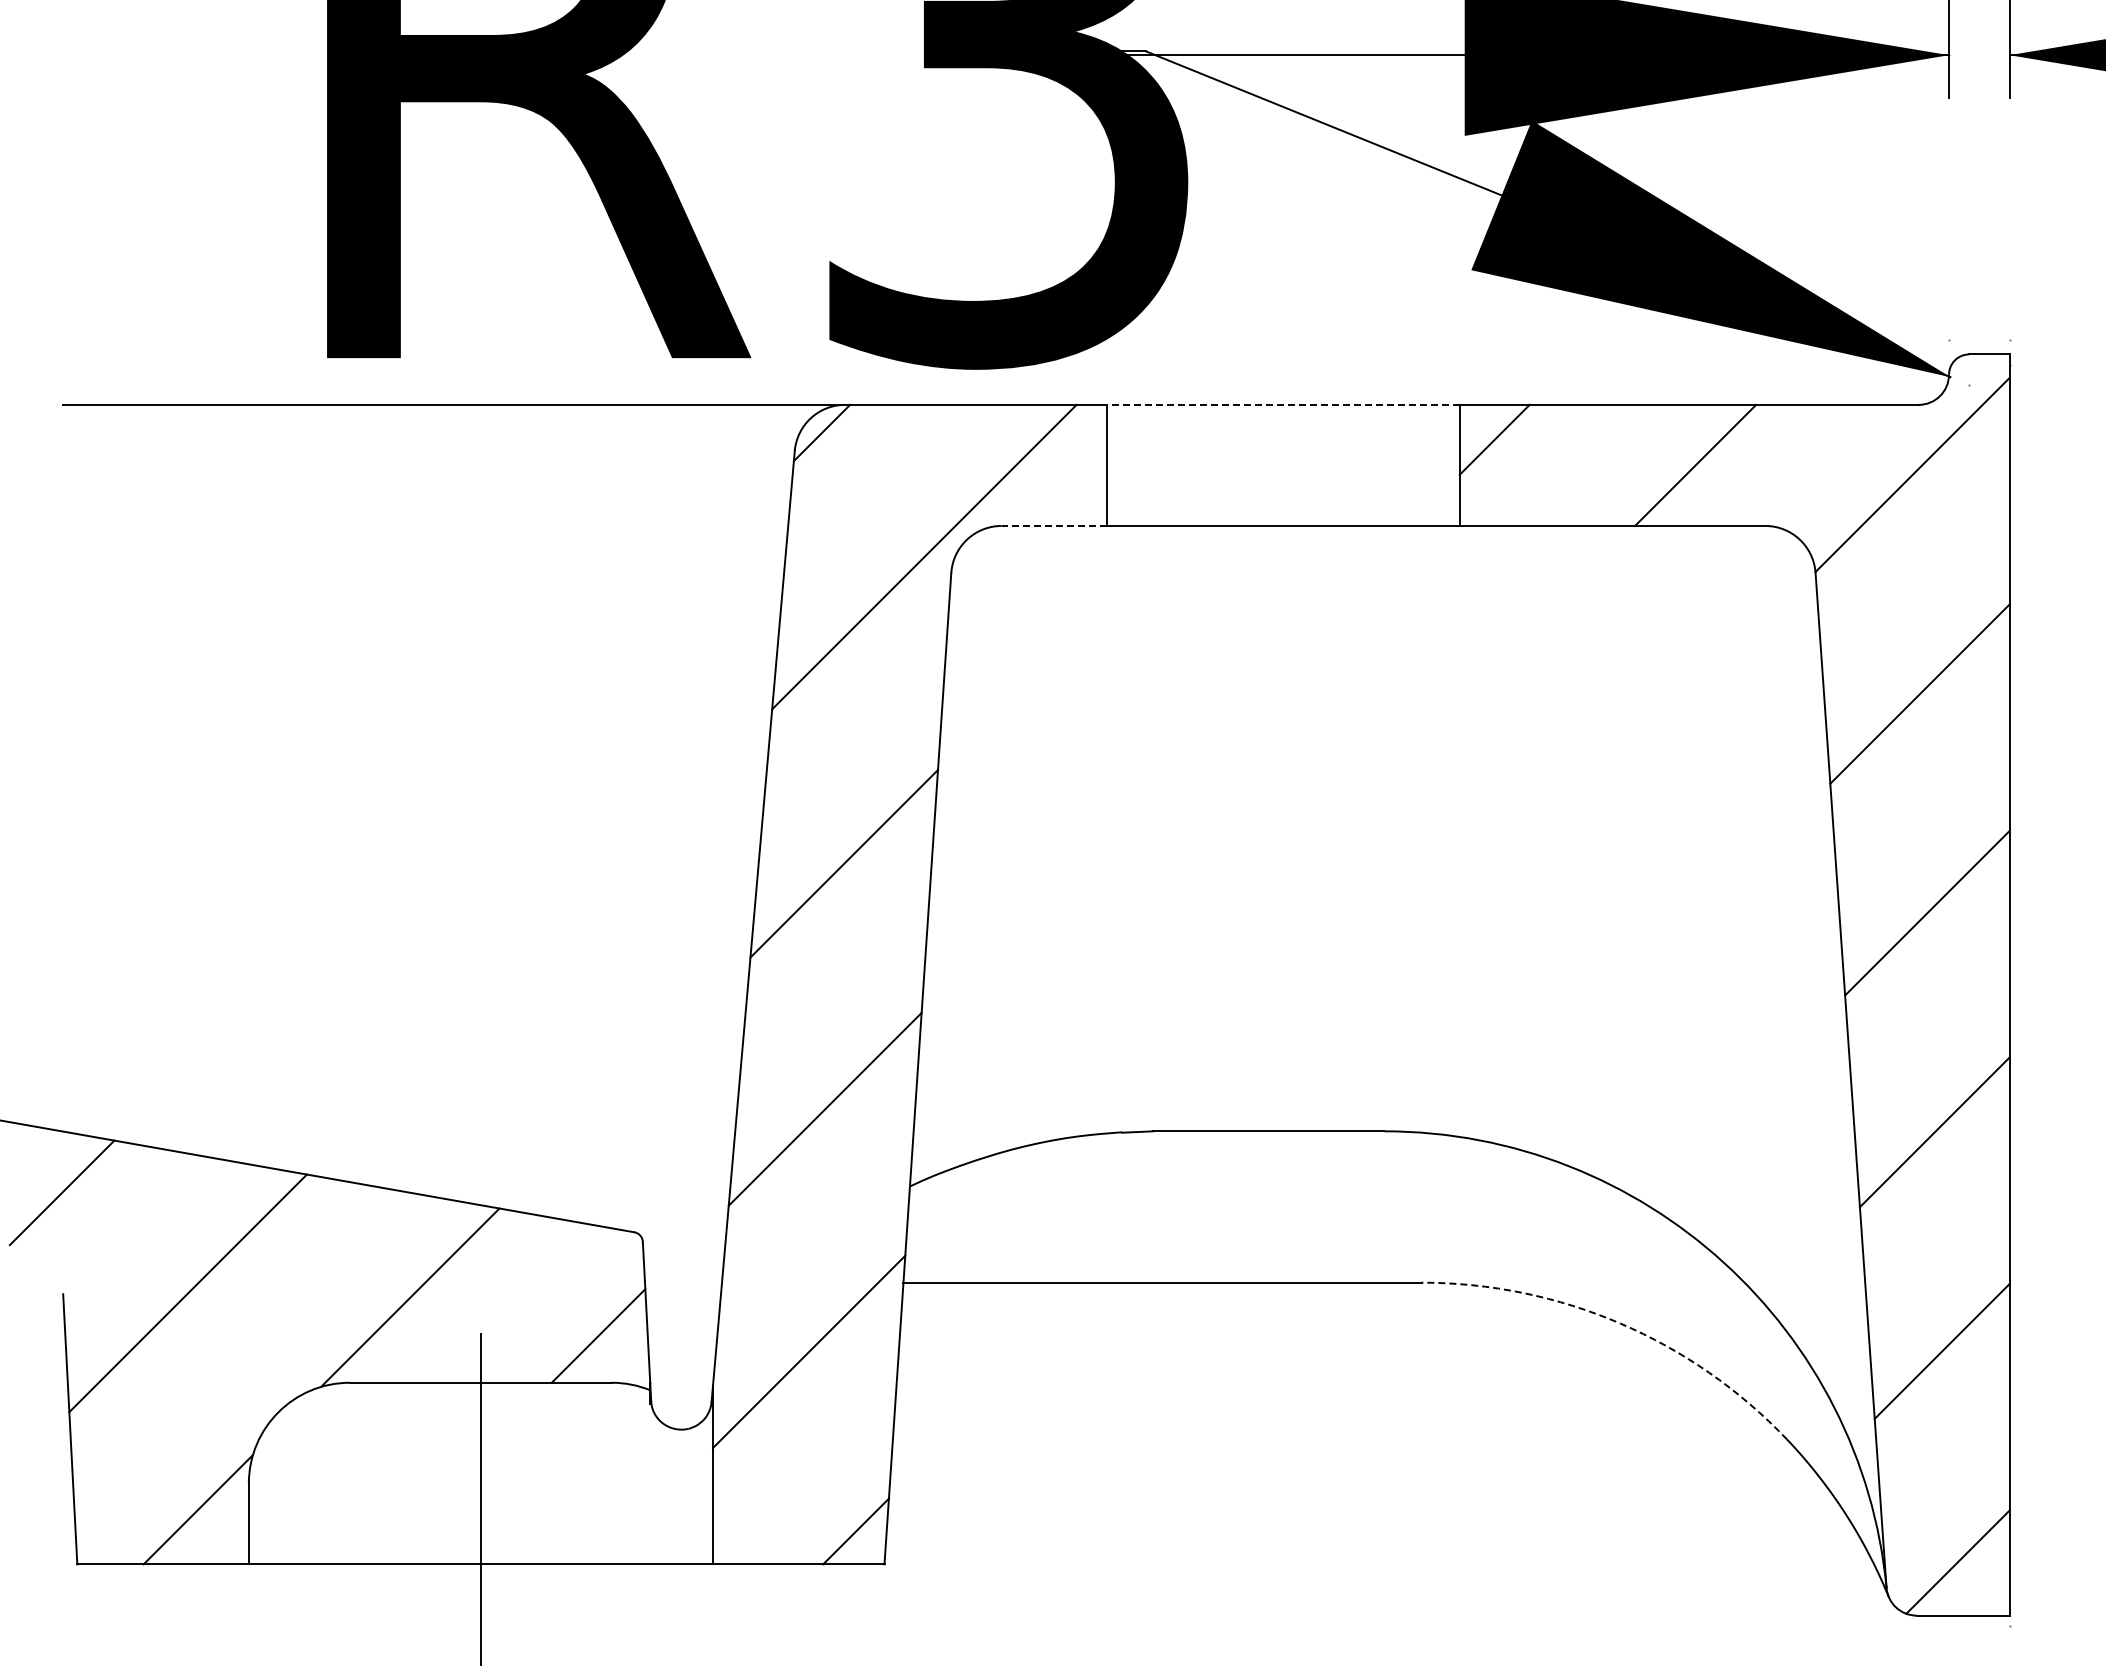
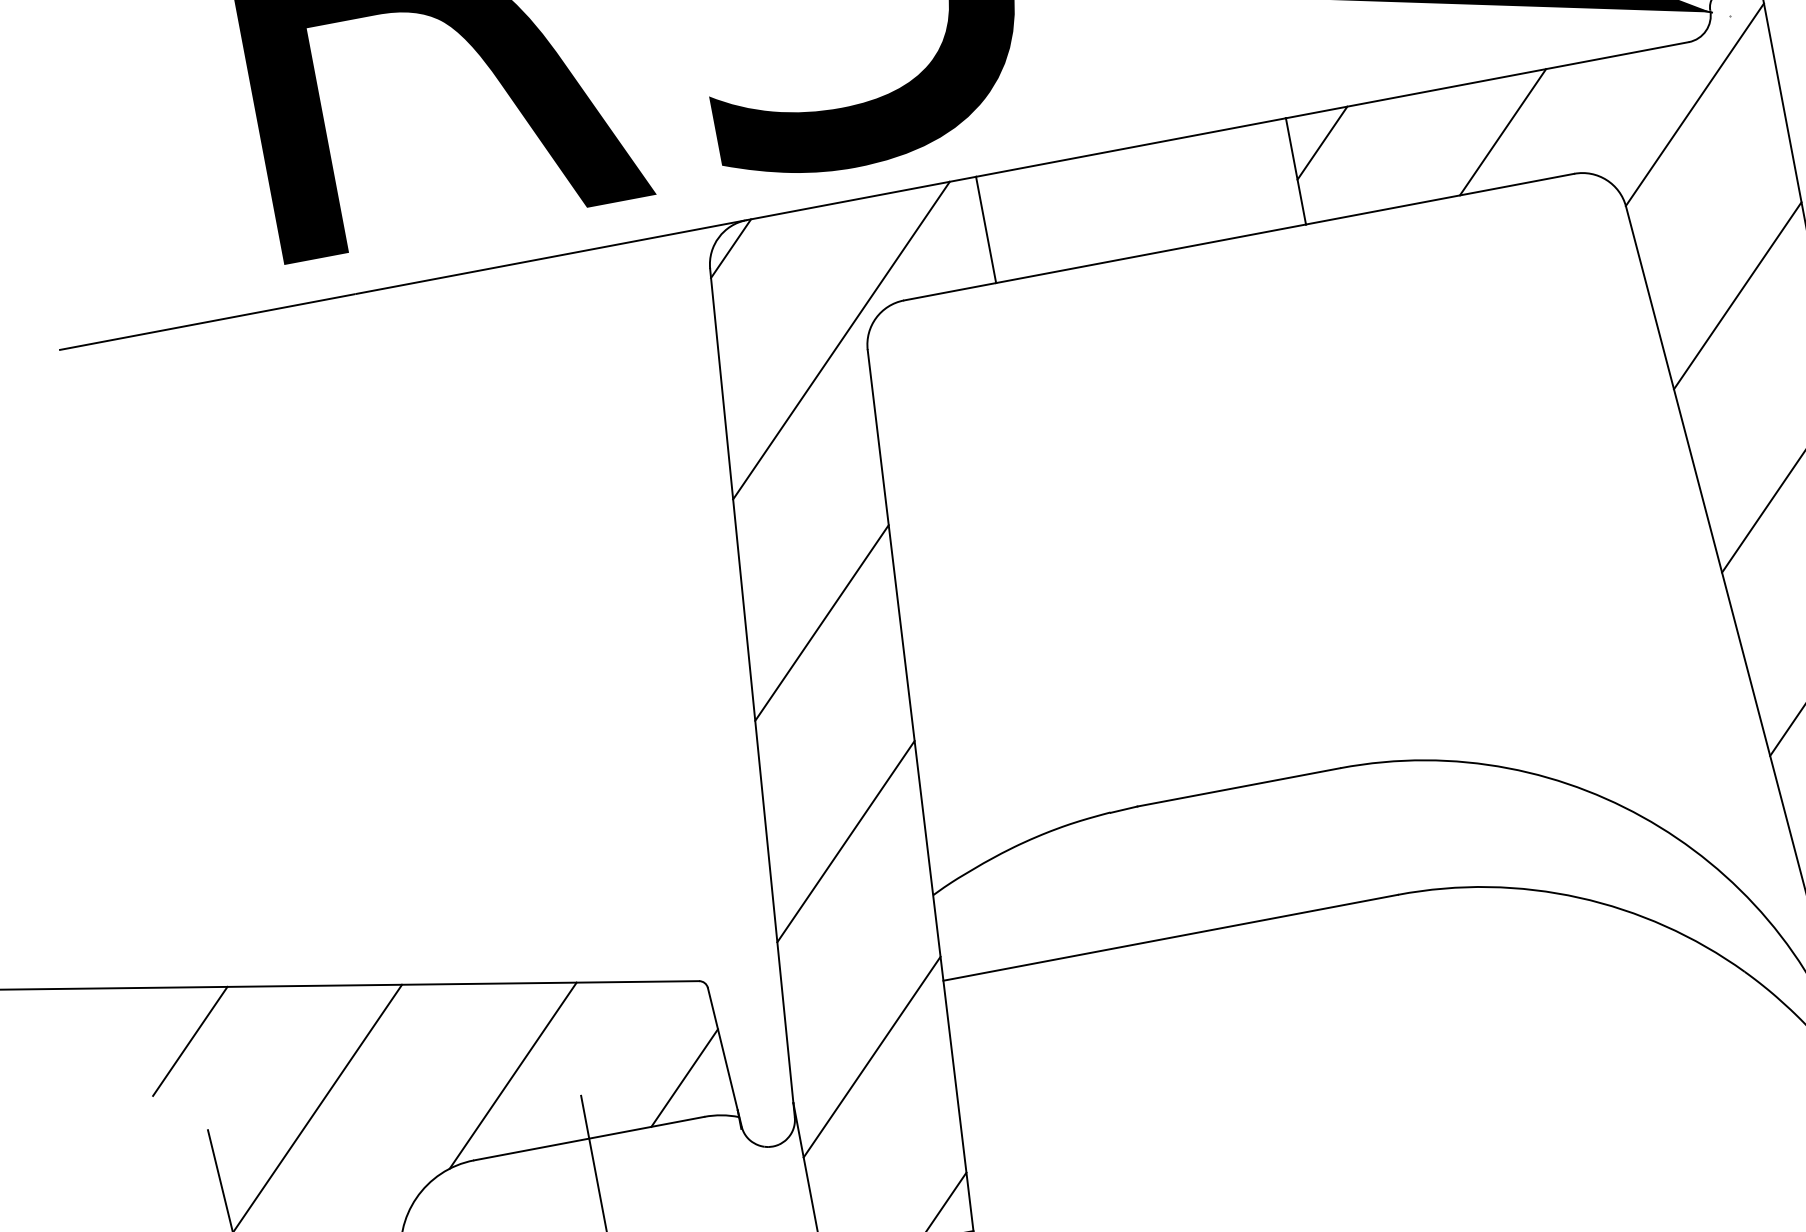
line: (1283, 404) -> (1131, 147), dashed -> solid
line: (1053, 525) -> (949, 291), dashed -> solid
arc: (1620, 1323) -> (1579, 897), dashed -> solid

